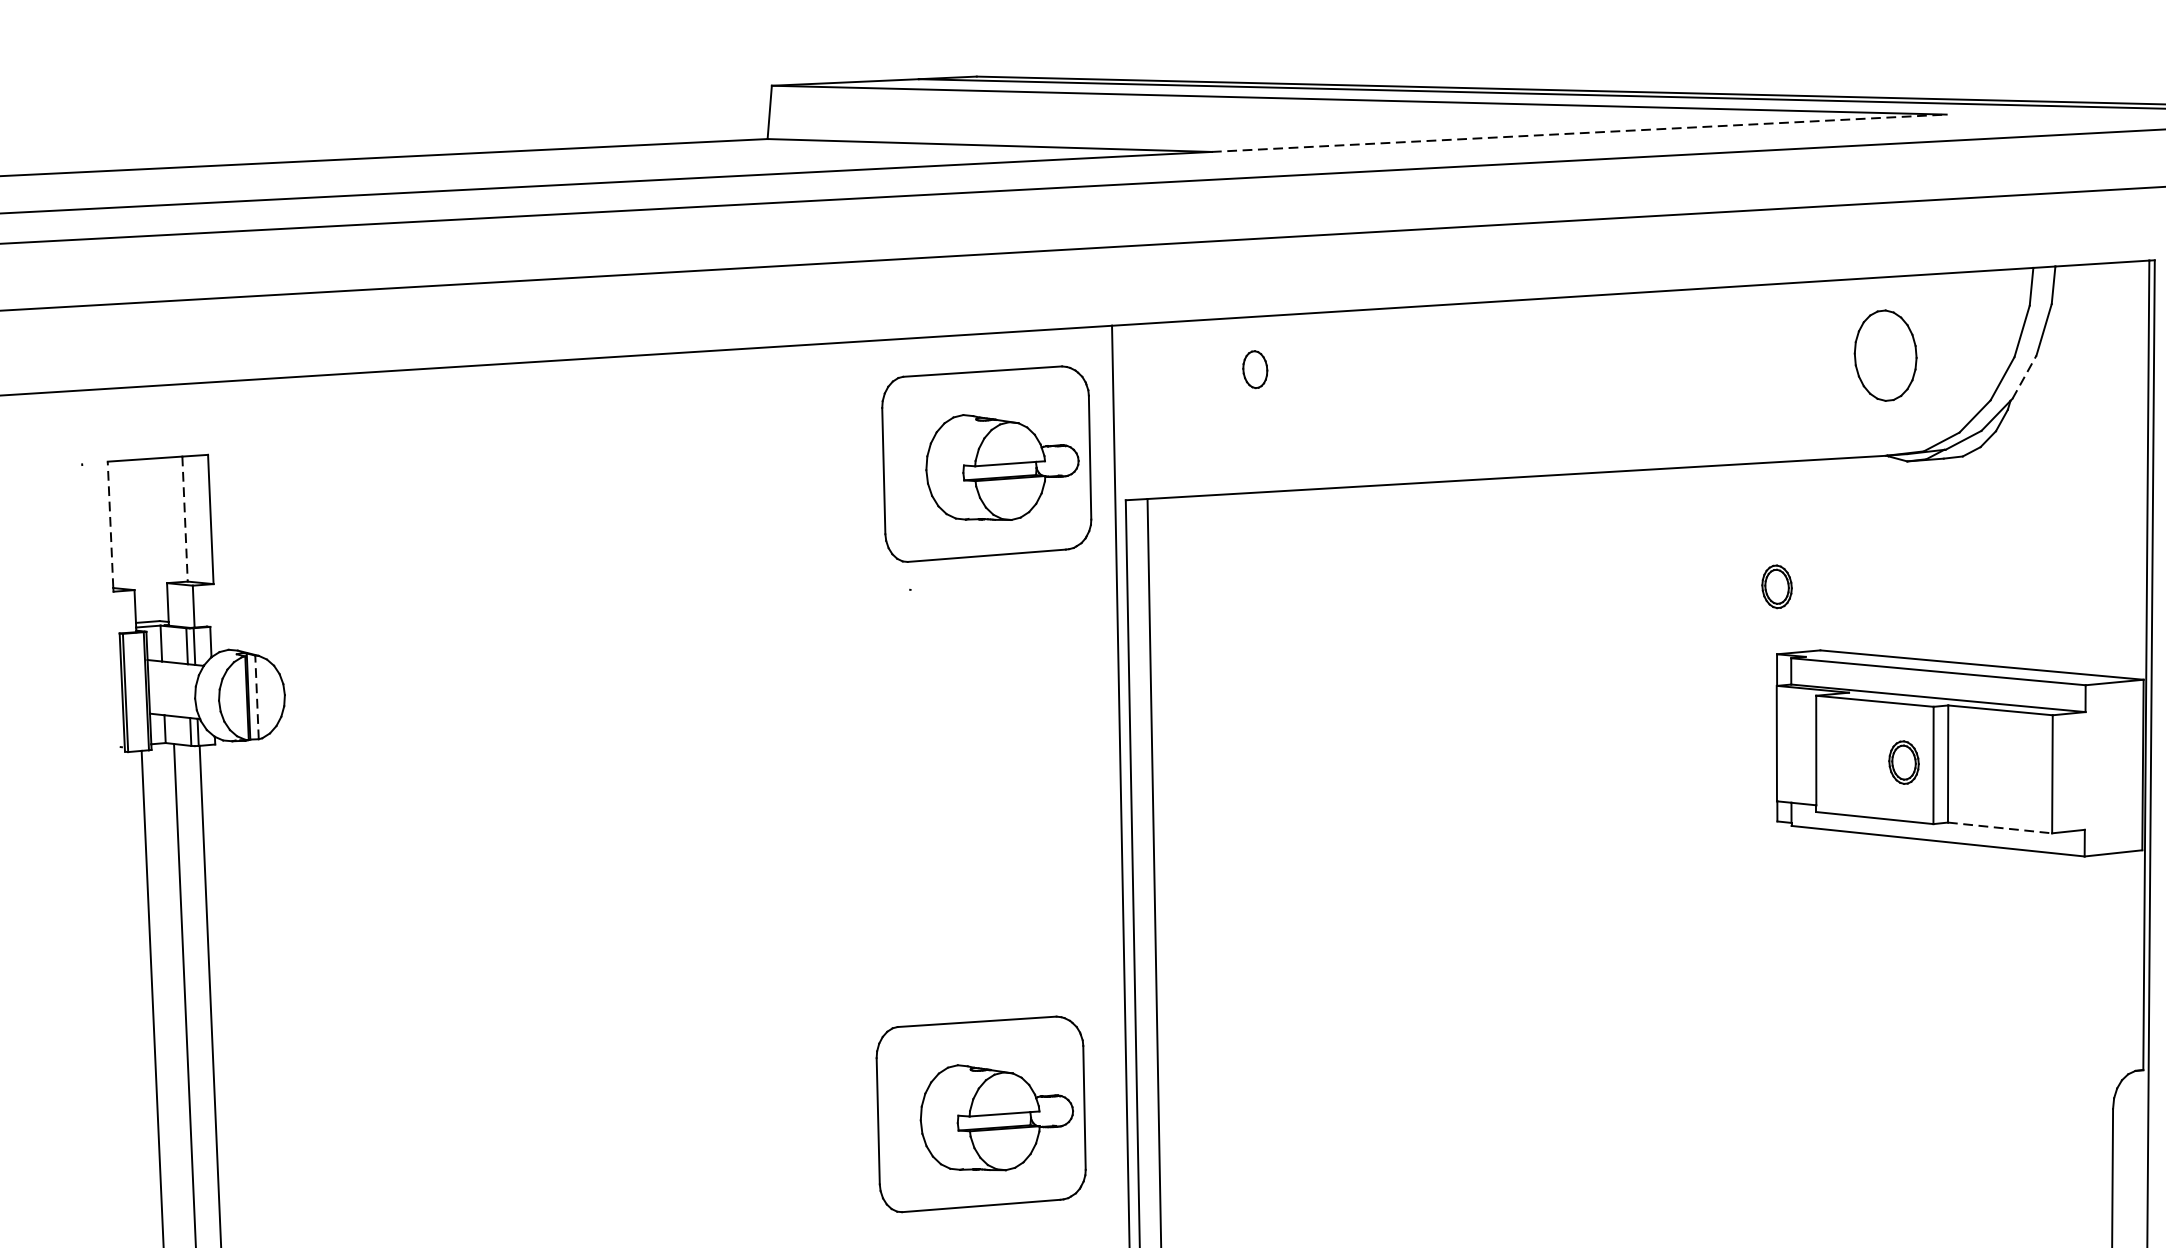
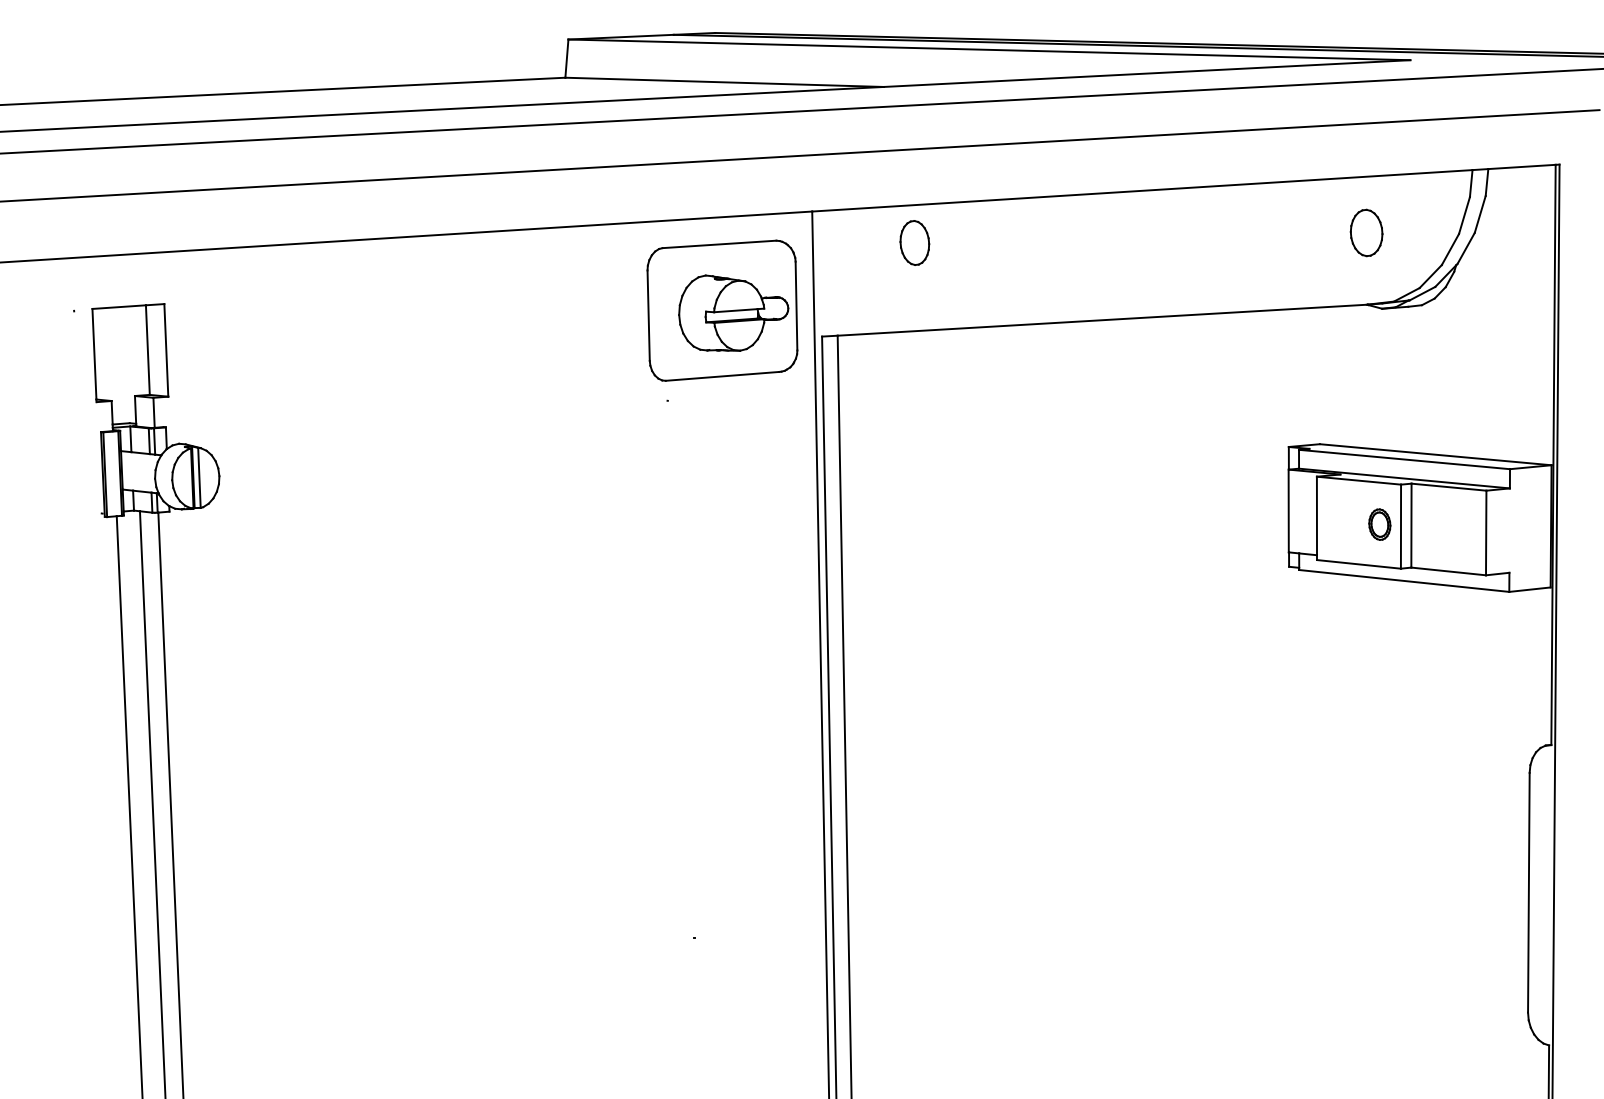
line: (1579, 133) -> (1147, 73), dashed -> solid
part: (1885, 355) -> (1366, 232), size x0.71
part: (1254, 368) -> (914, 242), size x1.67
line: (2024, 377) -> (1466, 248), dashed -> solid
line: (184, 519) -> (147, 350), dashed -> solid
line: (110, 523) -> (94, 353), dashed -> solid
part: (1776, 586) -> (1288, 398), removed
line: (257, 696) -> (199, 477), dashed -> solid
line: (1999, 828) -> (1448, 571), dashed -> solid
part: (981, 1114) -> (718, 776), removed

